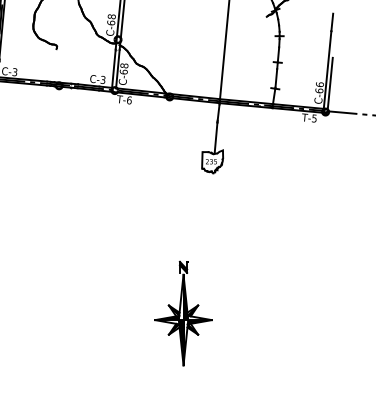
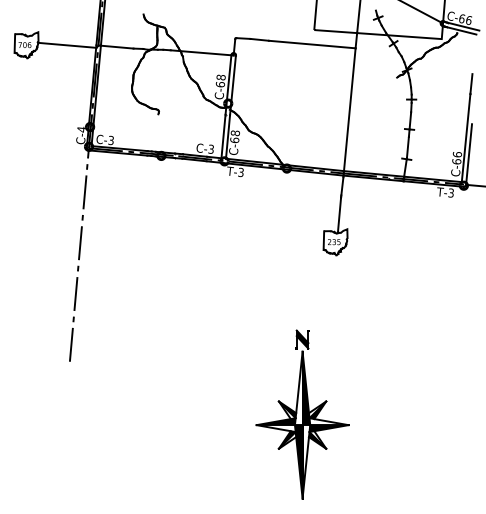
text: (128, 99) -> (240, 171), T-6 -> T-3
text: (314, 118) -> (451, 192), T-5 -> T-3
part: (183, 313) -> (302, 414), size x1.43

